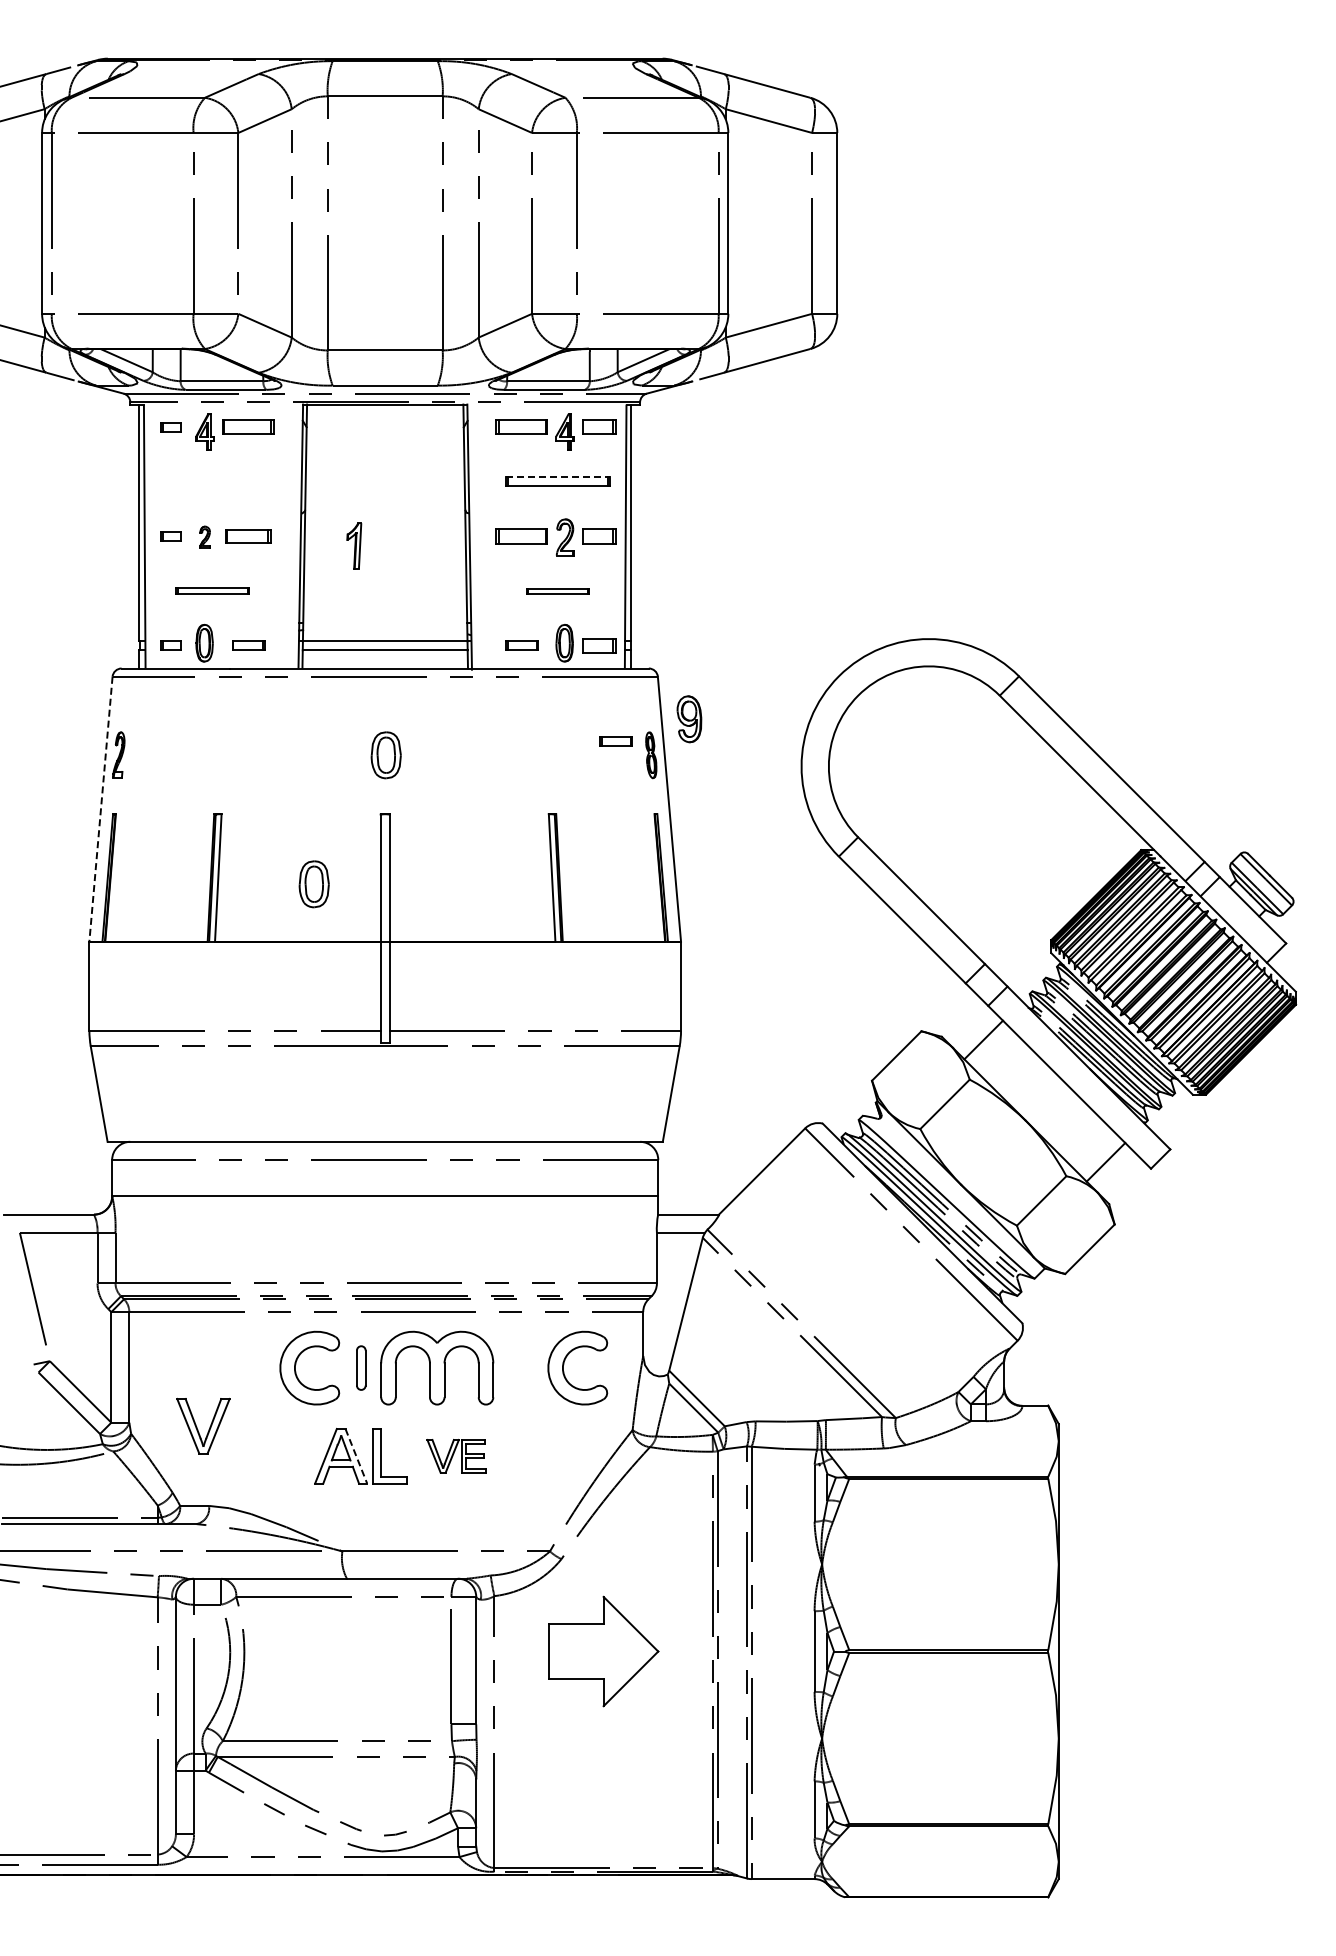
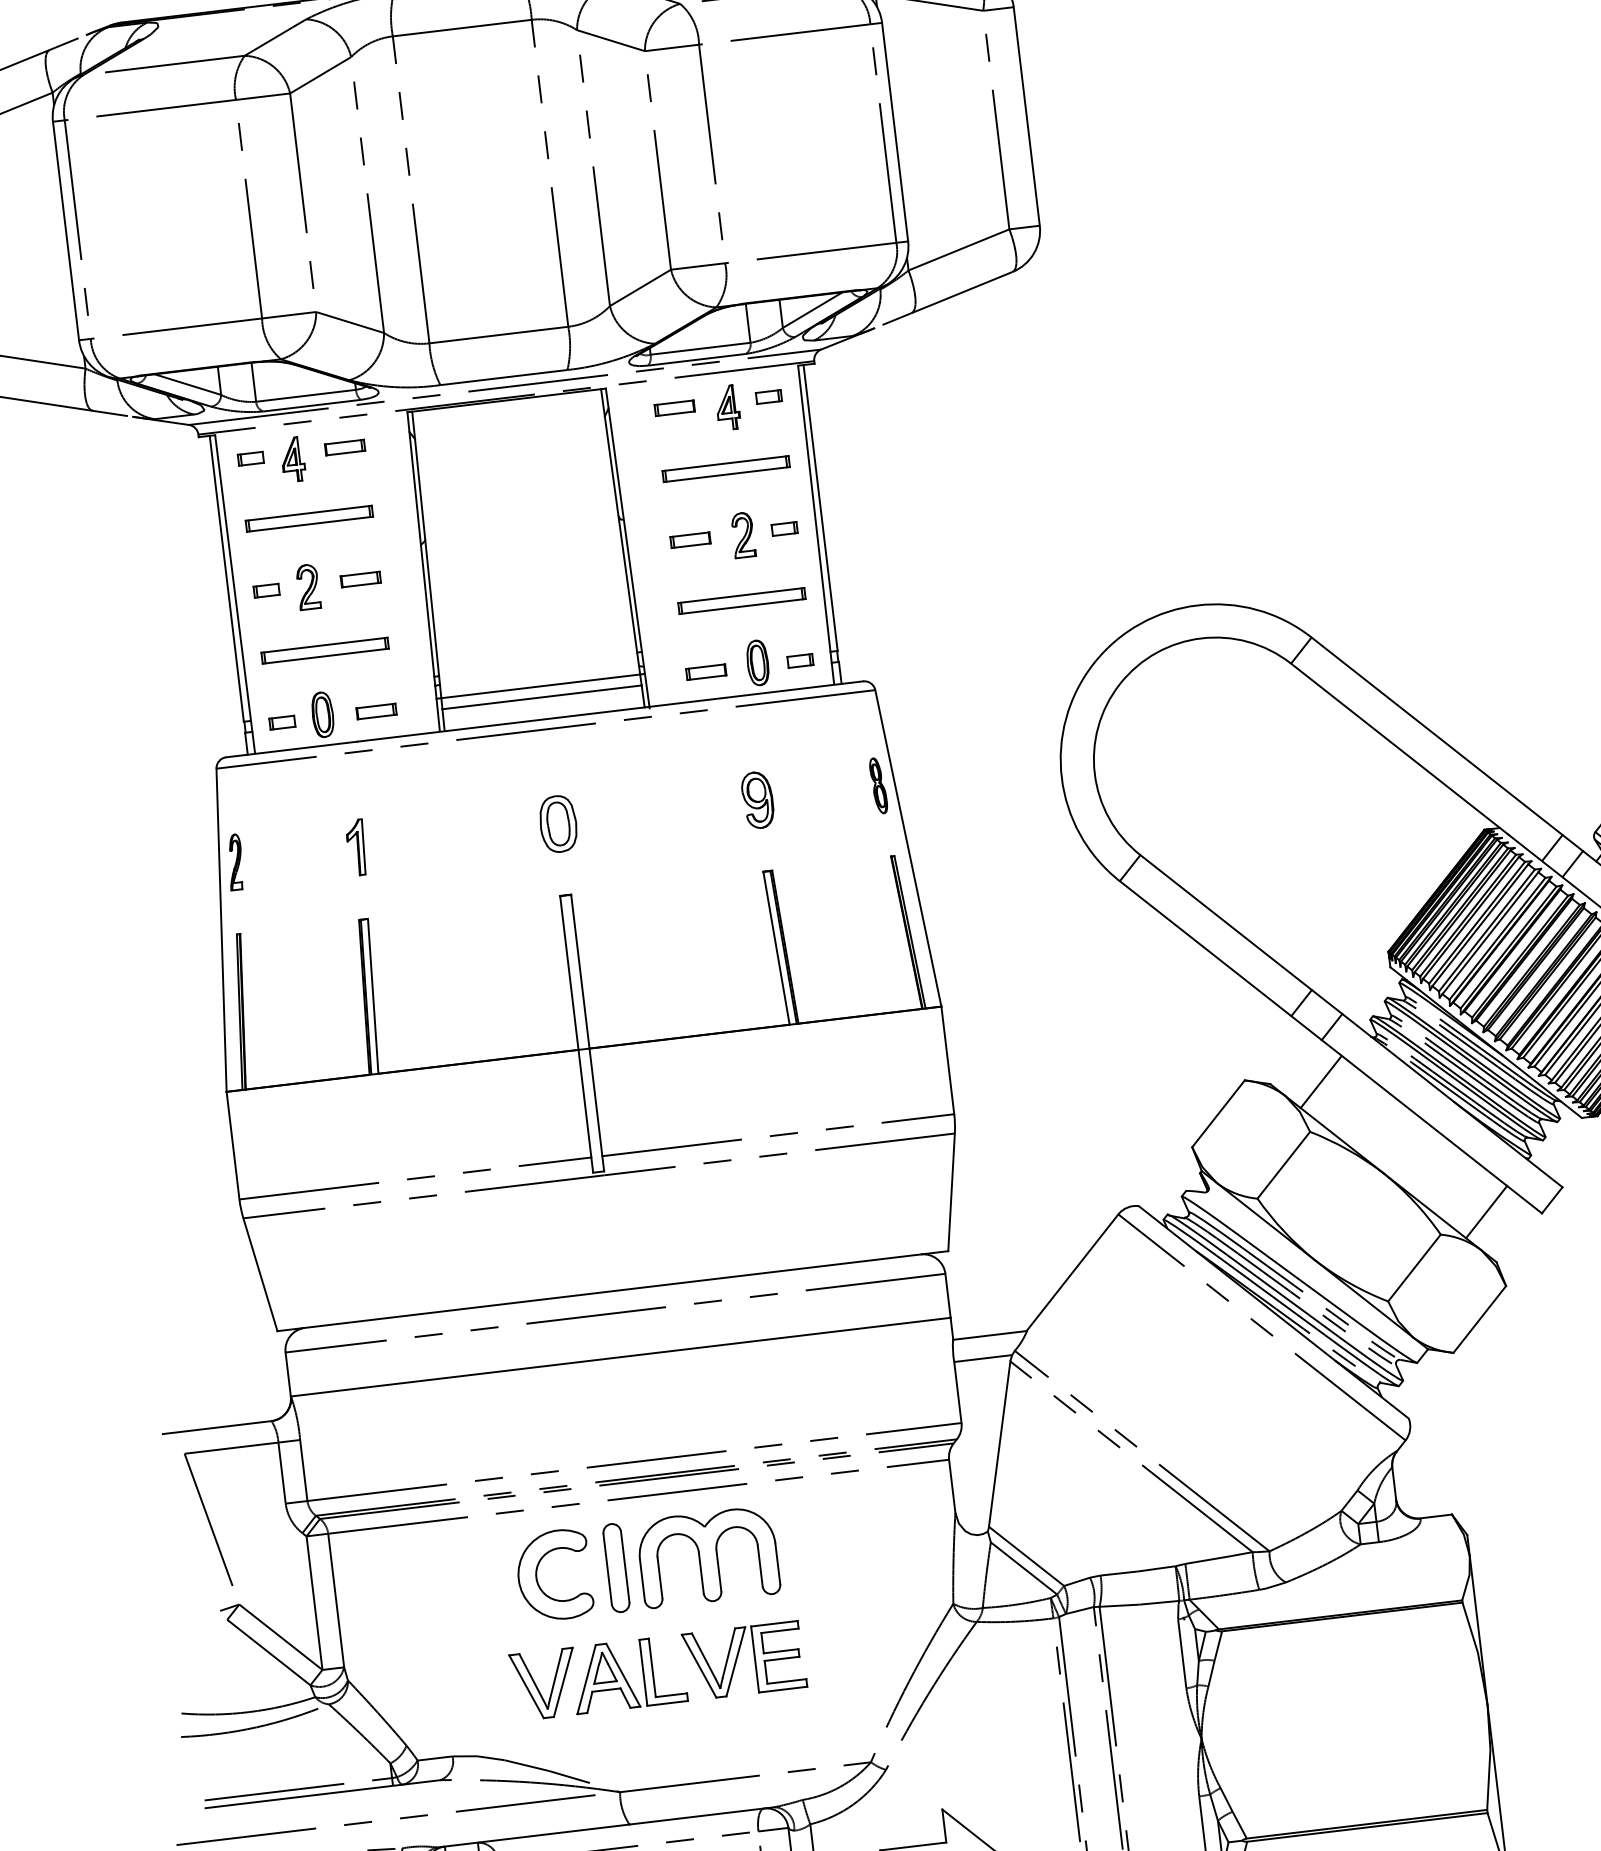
part: (248, 427) -> (344, 447), size x0.62
part: (521, 427) -> (674, 408), size x0.62
part: (599, 427) -> (768, 397), size x0.62
line: (558, 477) -> (726, 463), dashed -> solid
part: (212, 481) -> (309, 518), added
part: (248, 536) -> (360, 579), size x0.71
part: (521, 536) -> (690, 540), size x0.62
part: (599, 536) -> (784, 528), size x0.62
part: (204, 537) -> (307, 587), size x1.67
part: (354, 545) -> (356, 847), moved
part: (212, 591) -> (324, 651), size x1.43
part: (557, 591) -> (741, 601), size x1.67
part: (599, 645) -> (800, 660), size x0.62
part: (689, 719) -> (758, 800), moved
part: (615, 741) -> (833, 774), removed
line: (100, 809) -> (221, 930), dashed -> solid
part: (313, 884) -> (489, 990), removed
part: (564, 1364) -> (861, 1534), removed
part: (361, 1367) -> (616, 1567), size x1.67
part: (203, 1426) -> (544, 1684), moved
line: (356, 1456) -> (623, 1675), dashed -> solid
part: (456, 1456) -> (744, 1661), size x1.67

